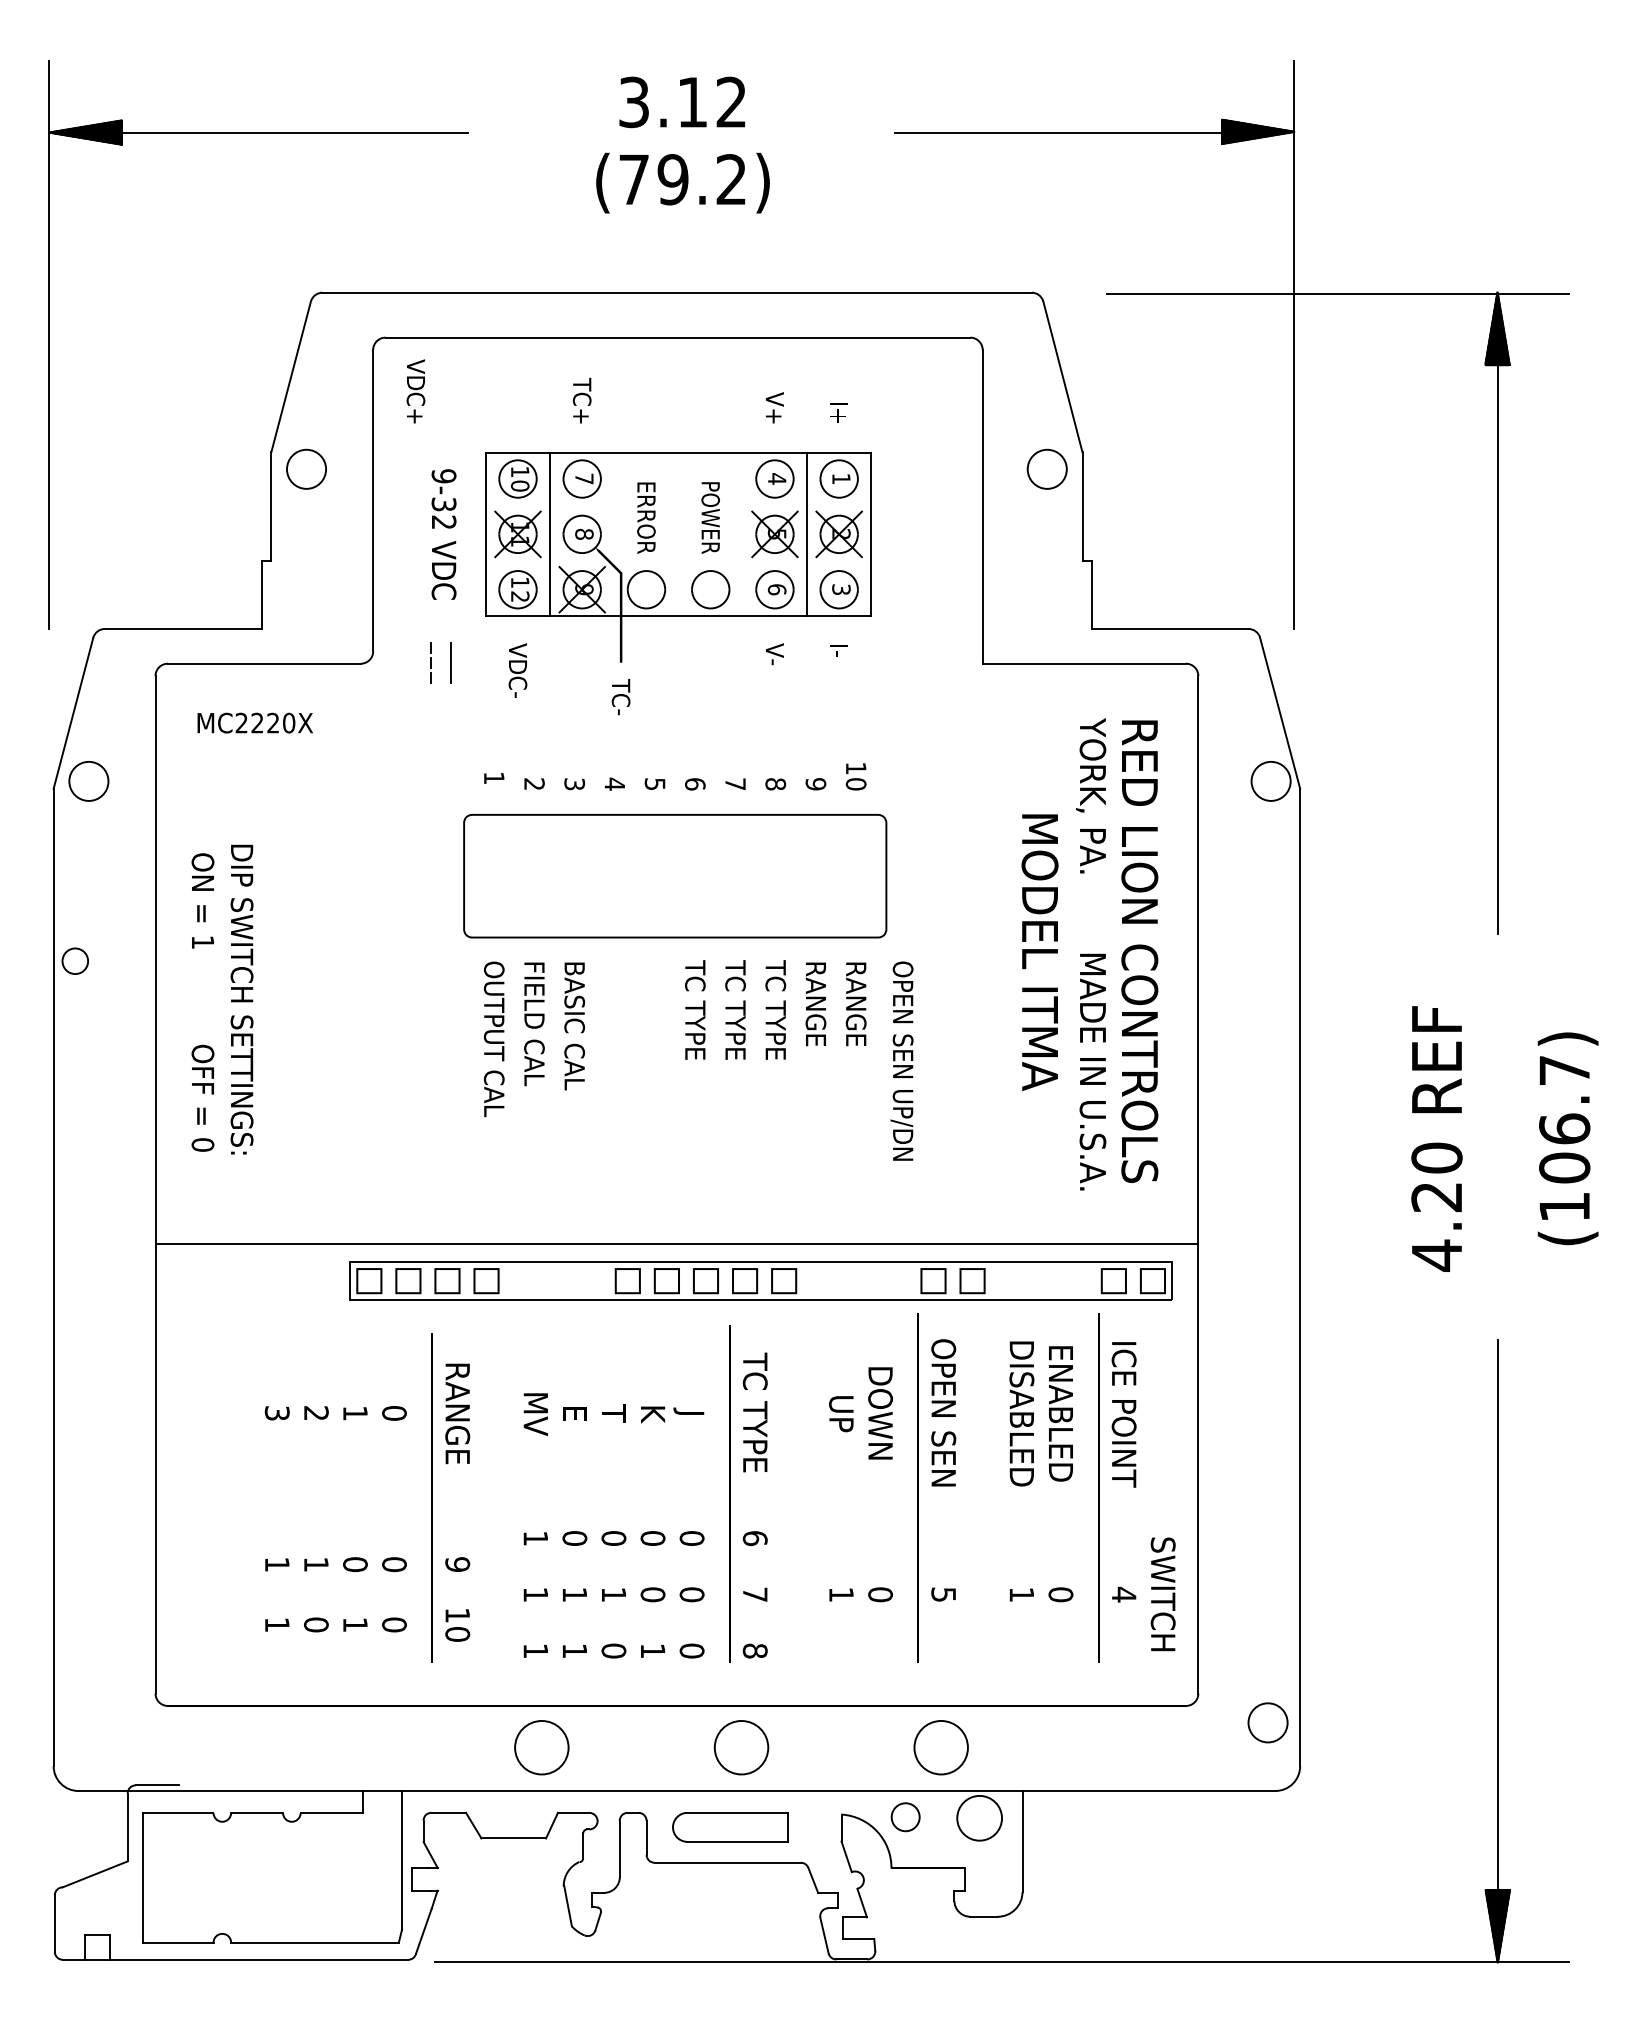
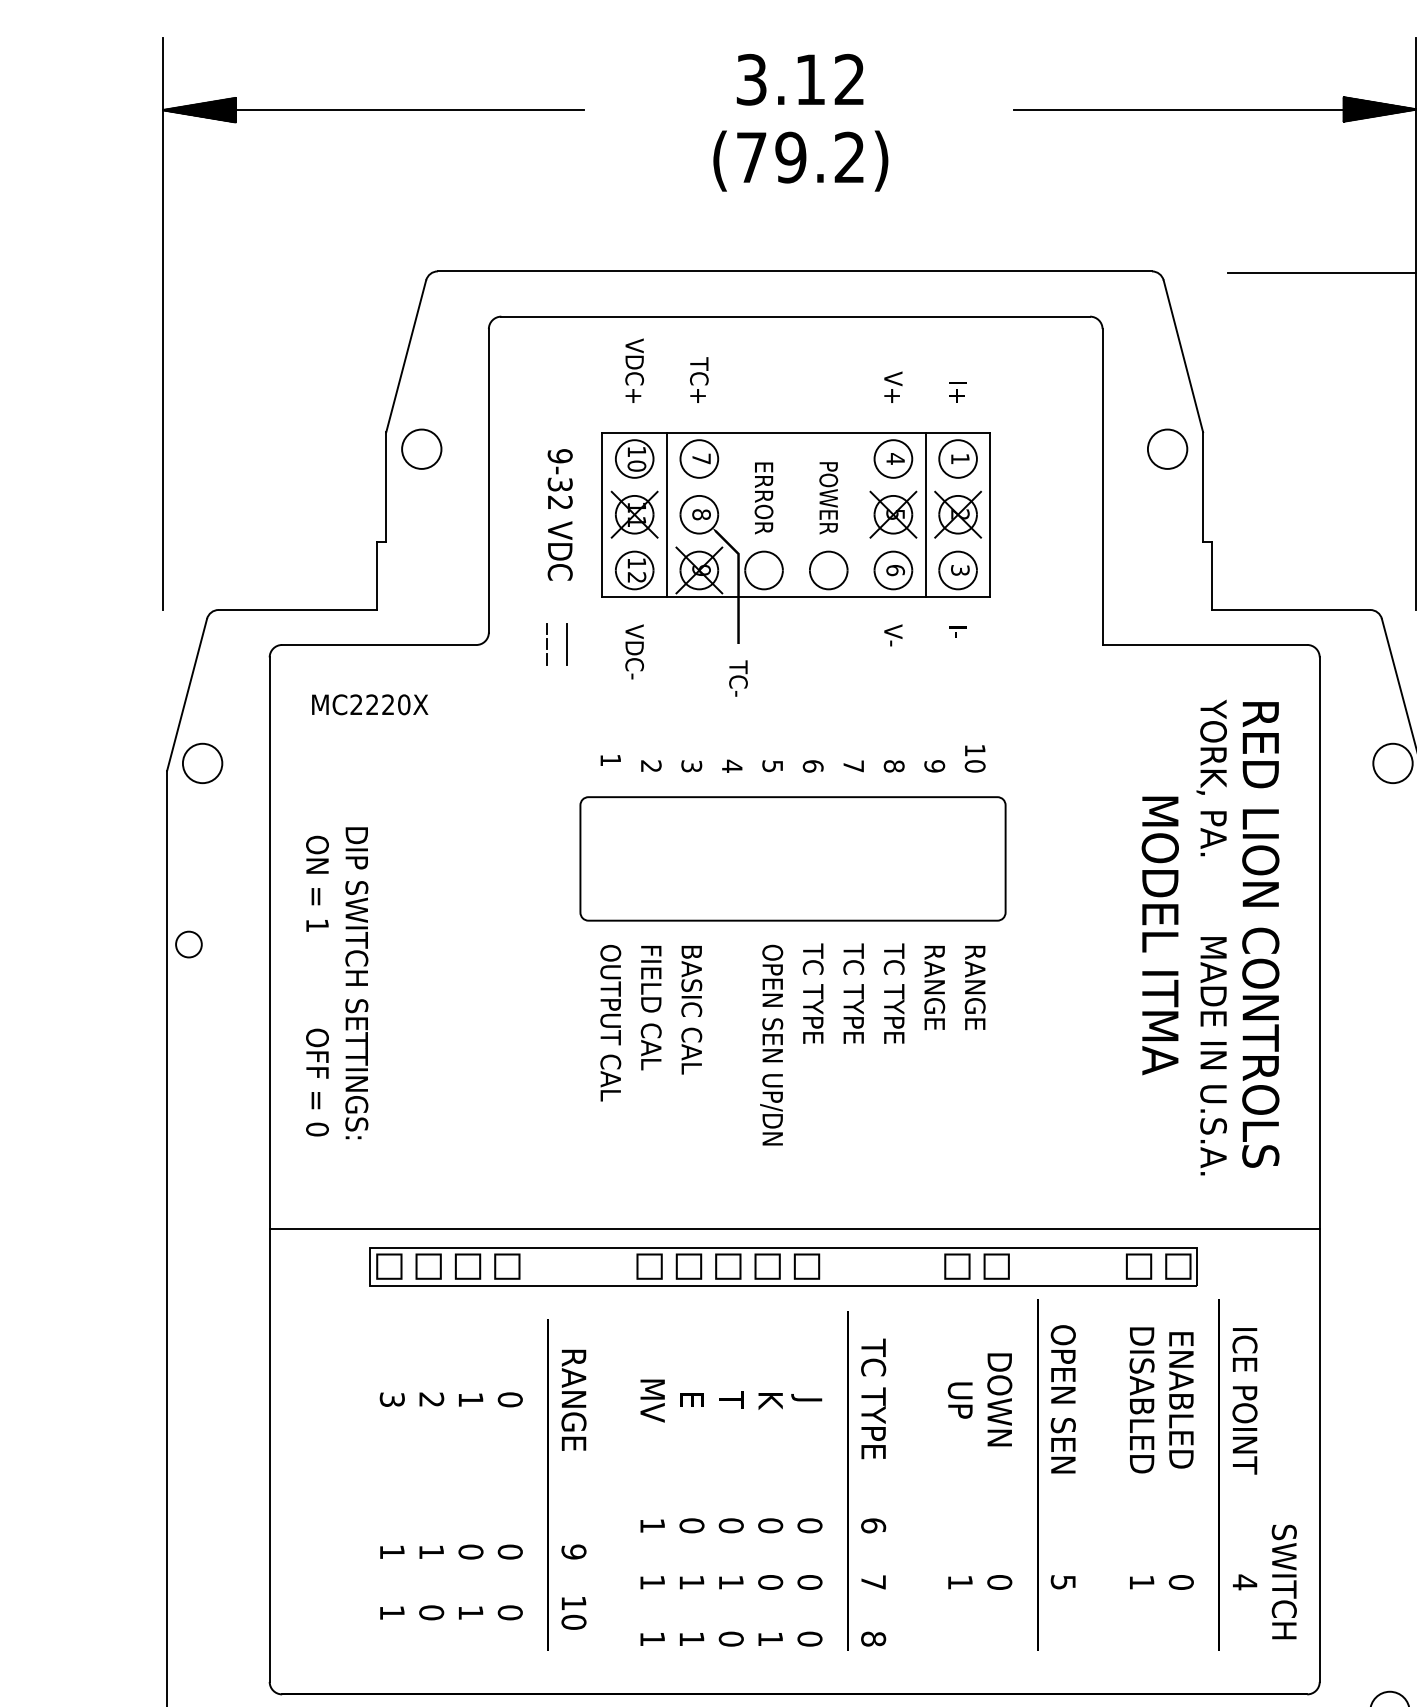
text: (415, 391) -> (634, 370), moved
text: (901, 1060) -> (771, 1044), moved
part: (760, 1280) -> (783, 1266), moved

